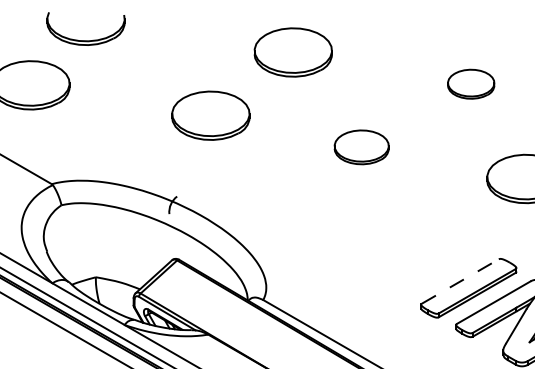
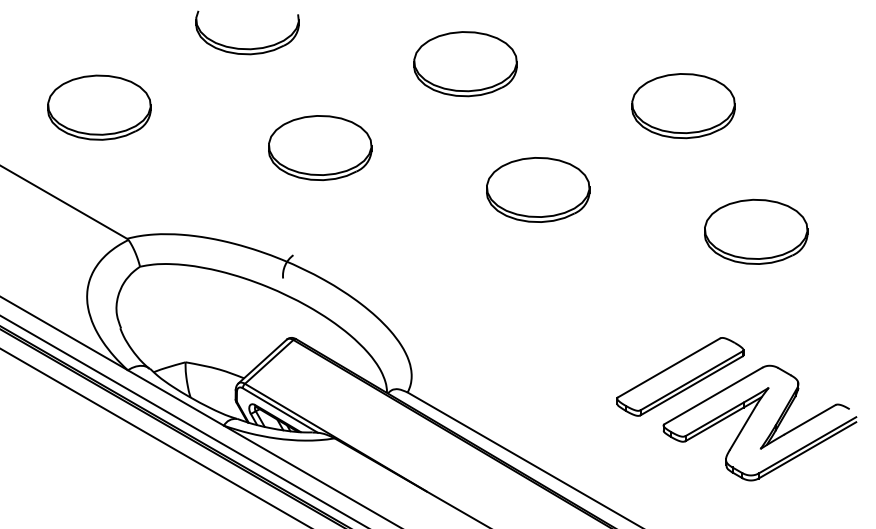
part: (86, 40) -> (247, 48), moved
part: (293, 52) -> (465, 64), moved
part: (471, 84) -> (683, 106), size x1.67
part: (211, 115) -> (320, 147), moved
part: (361, 147) -> (538, 189), size x1.43
line: (460, 281) -> (669, 367), dashed -> solid

